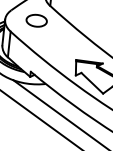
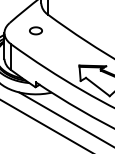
part: (36, 20) -> (35, 30), size x0.6

